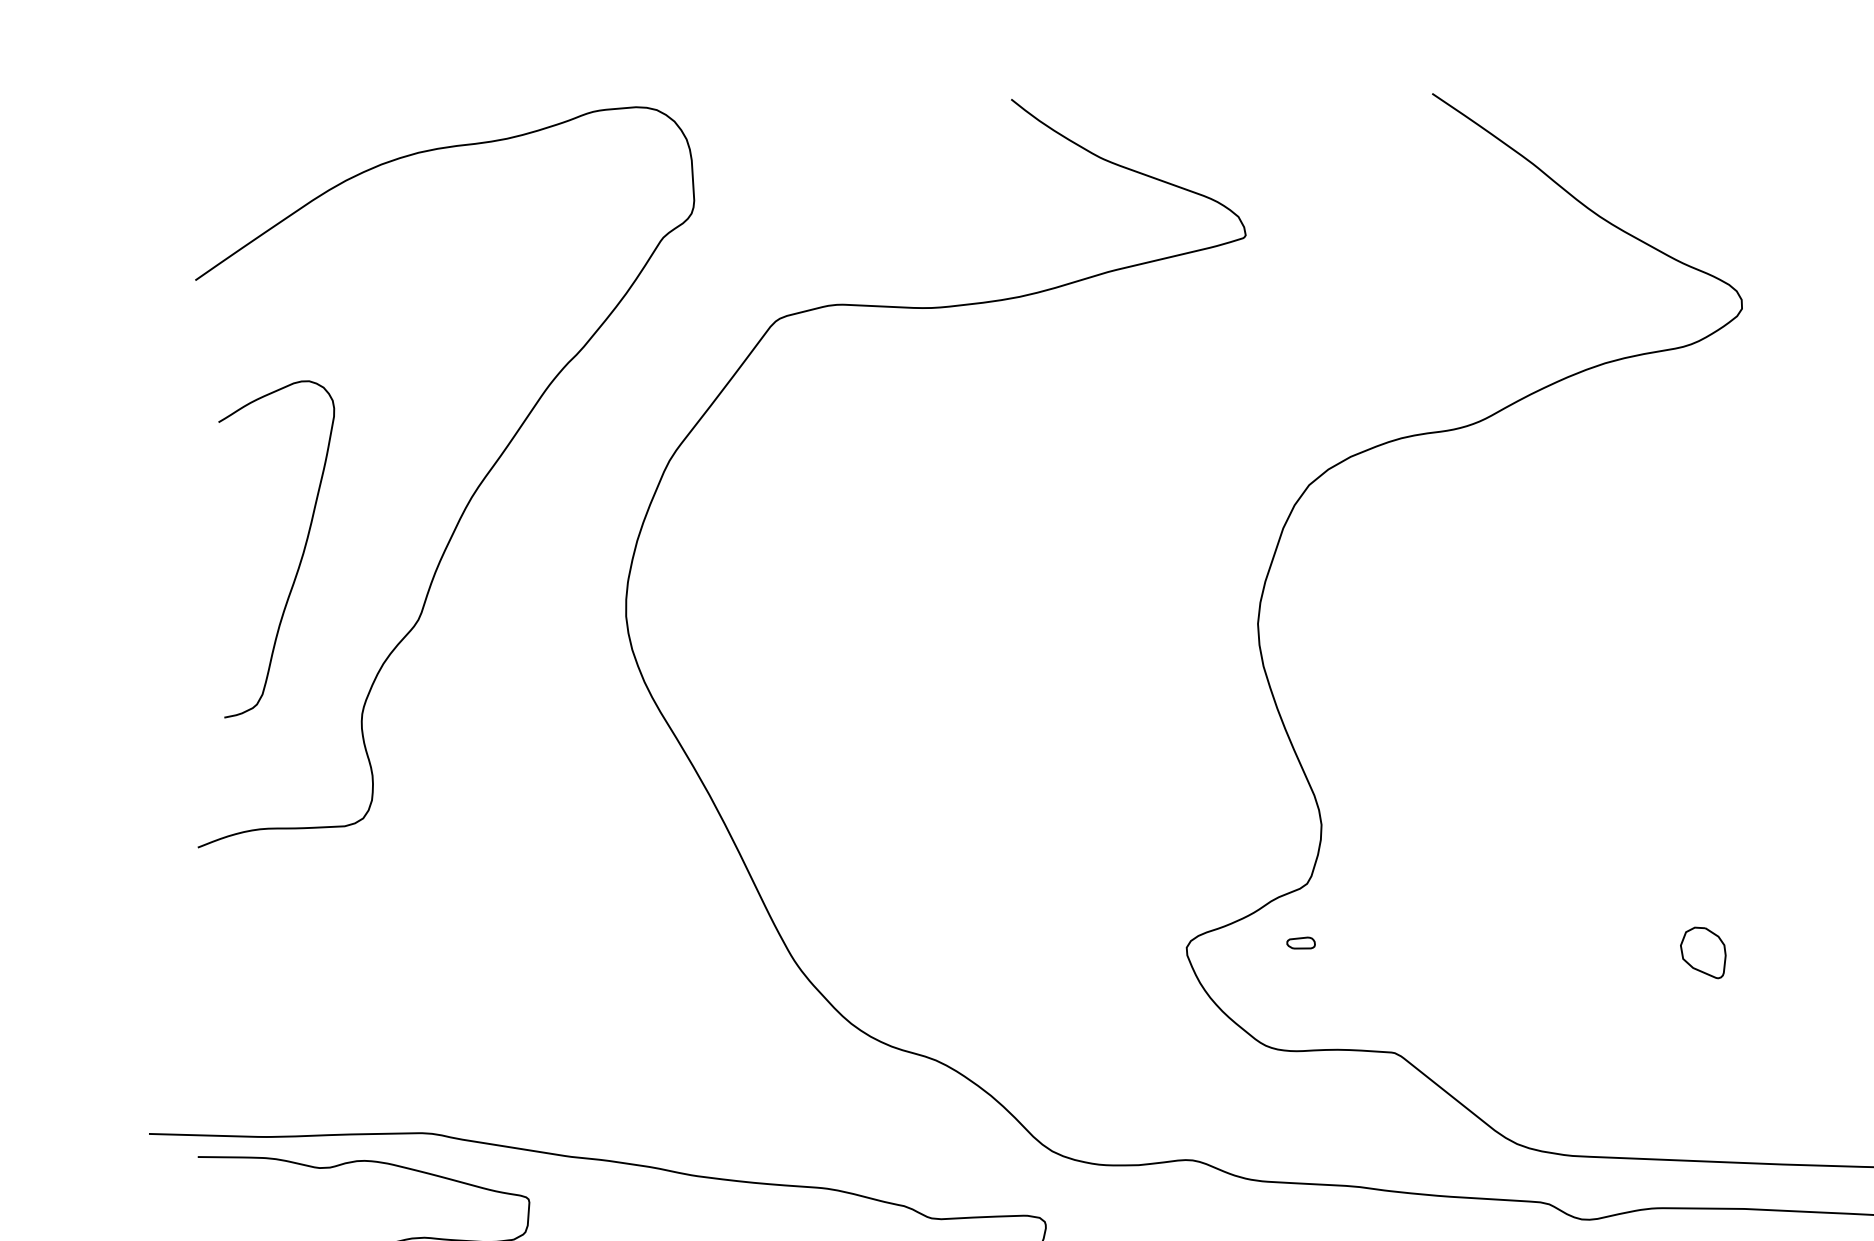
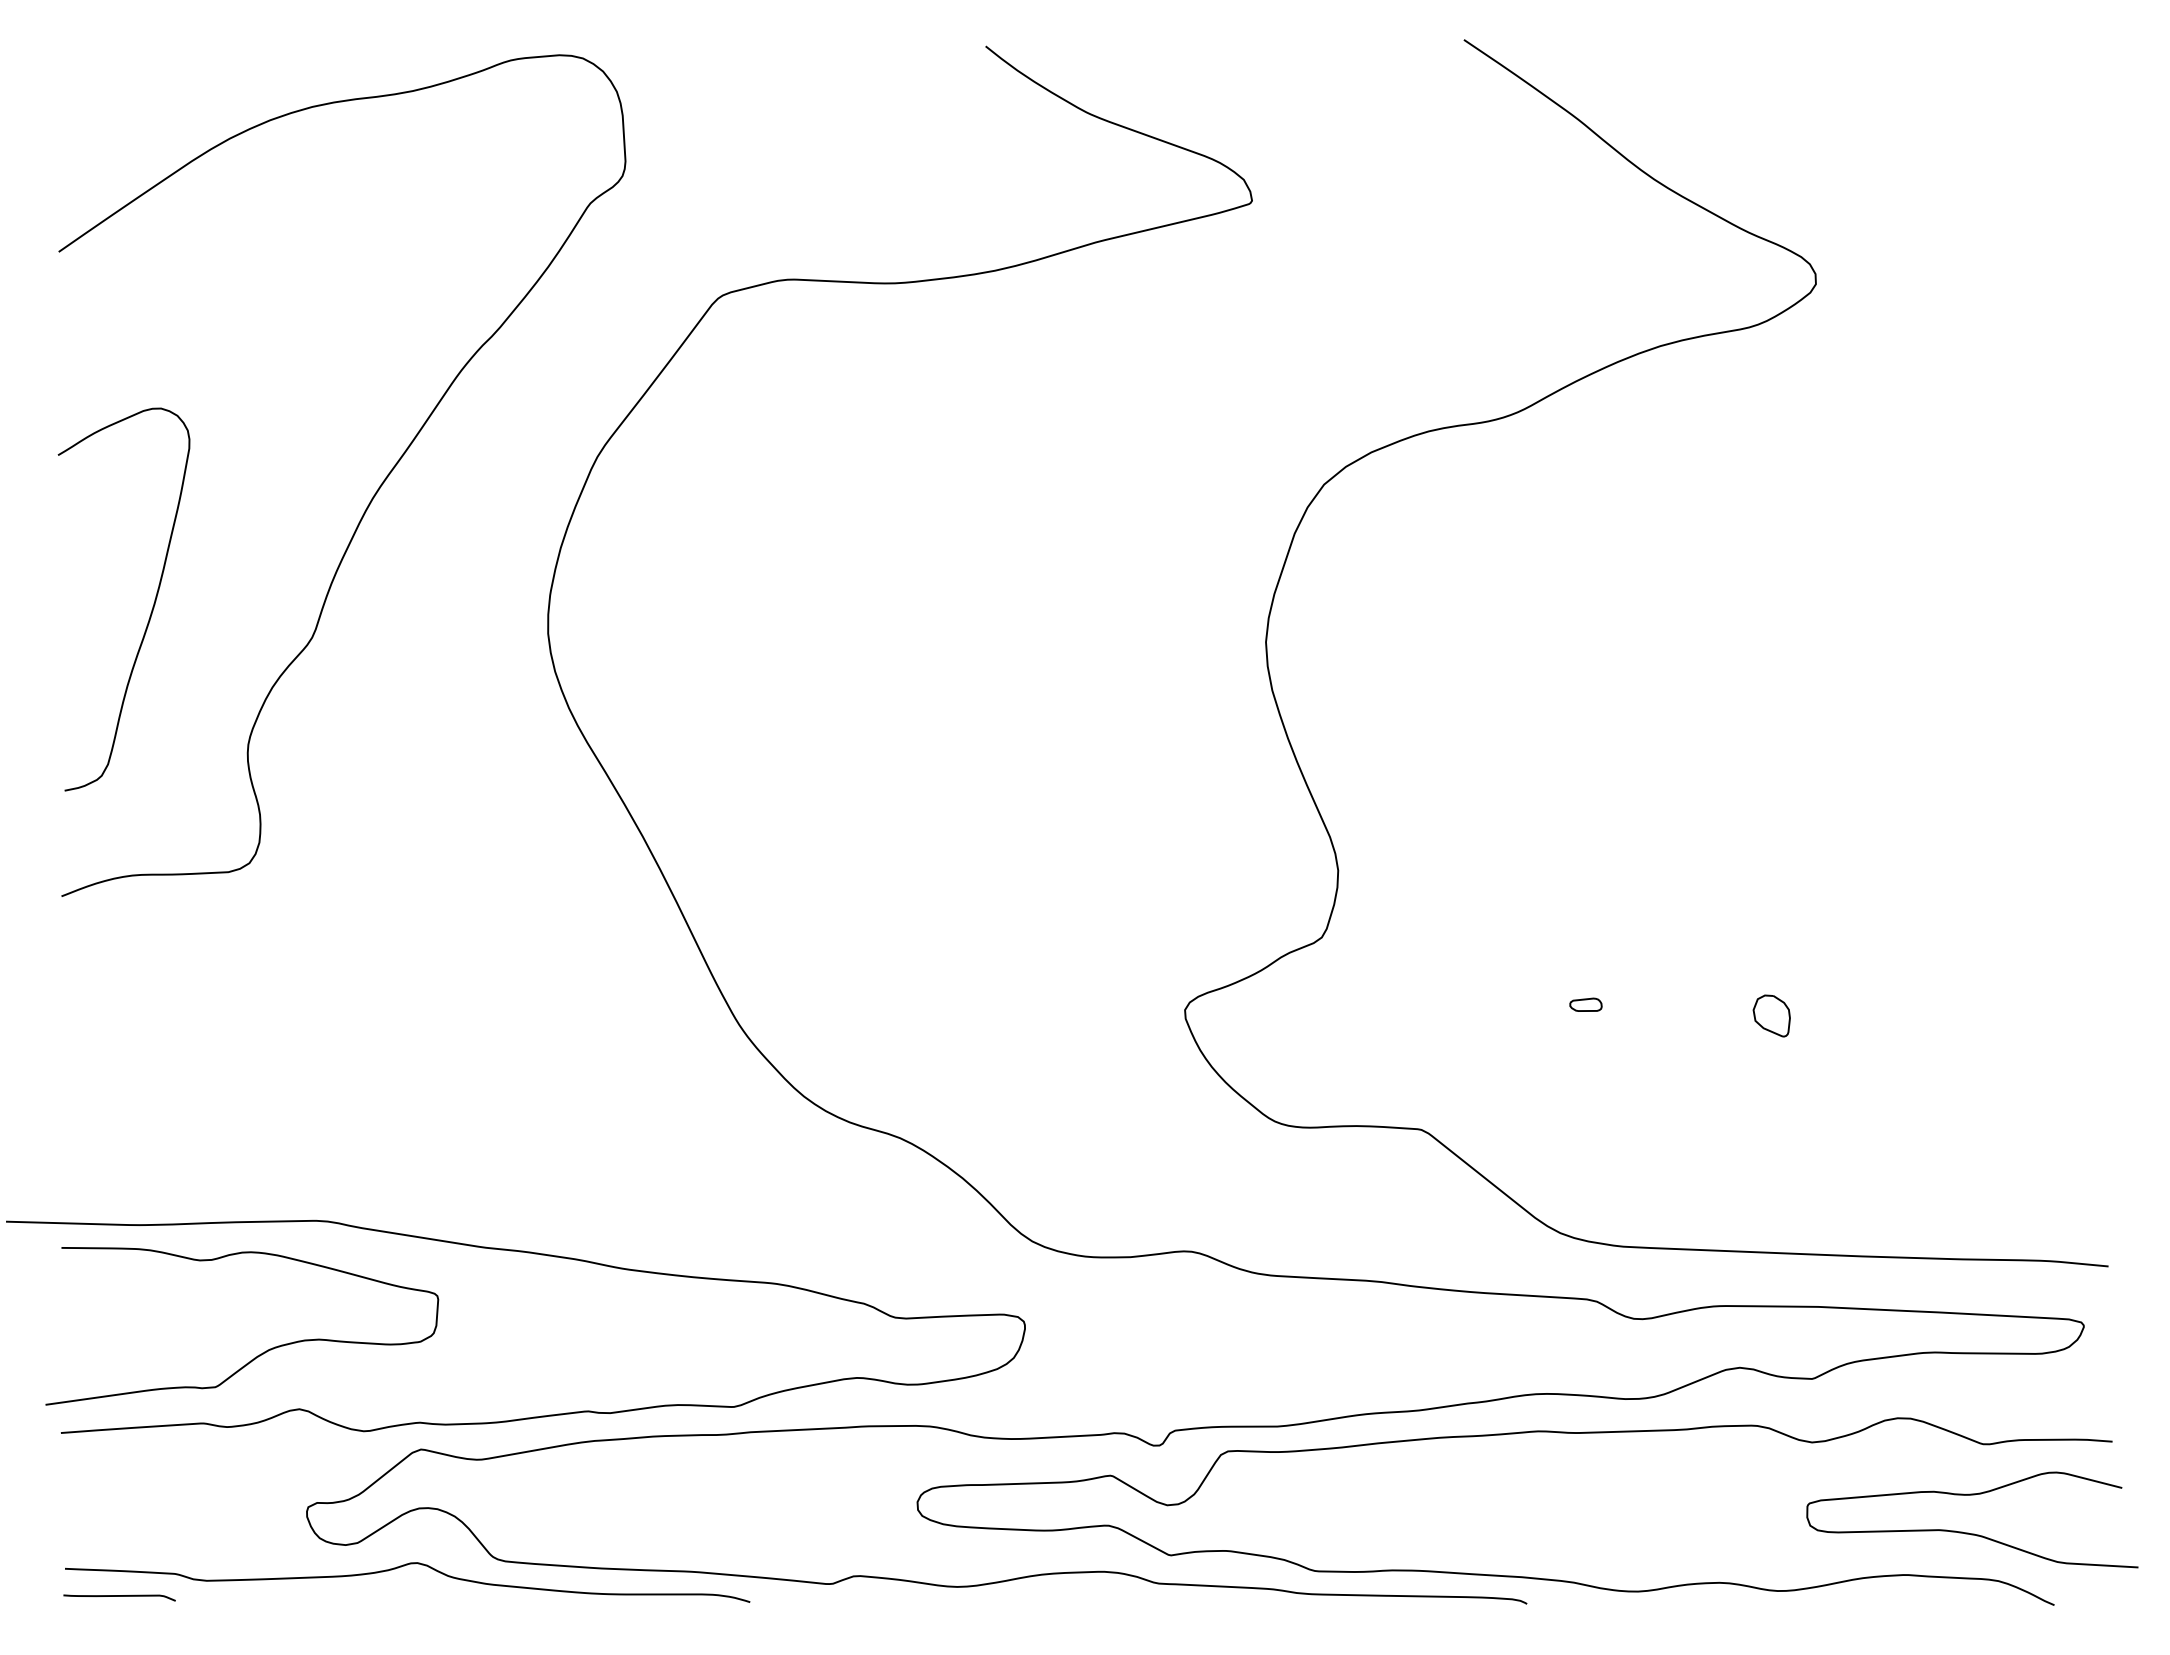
curve: (300, 558) -> (151, 609), moved
part: (1300, 942) -> (1585, 1004), moved
part: (1702, 952) -> (1771, 1015), size x0.71

